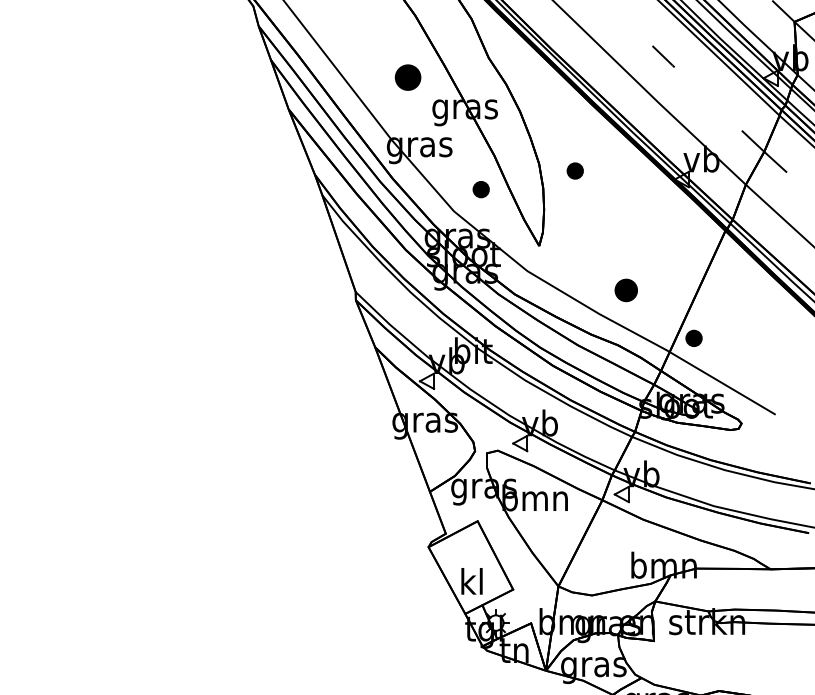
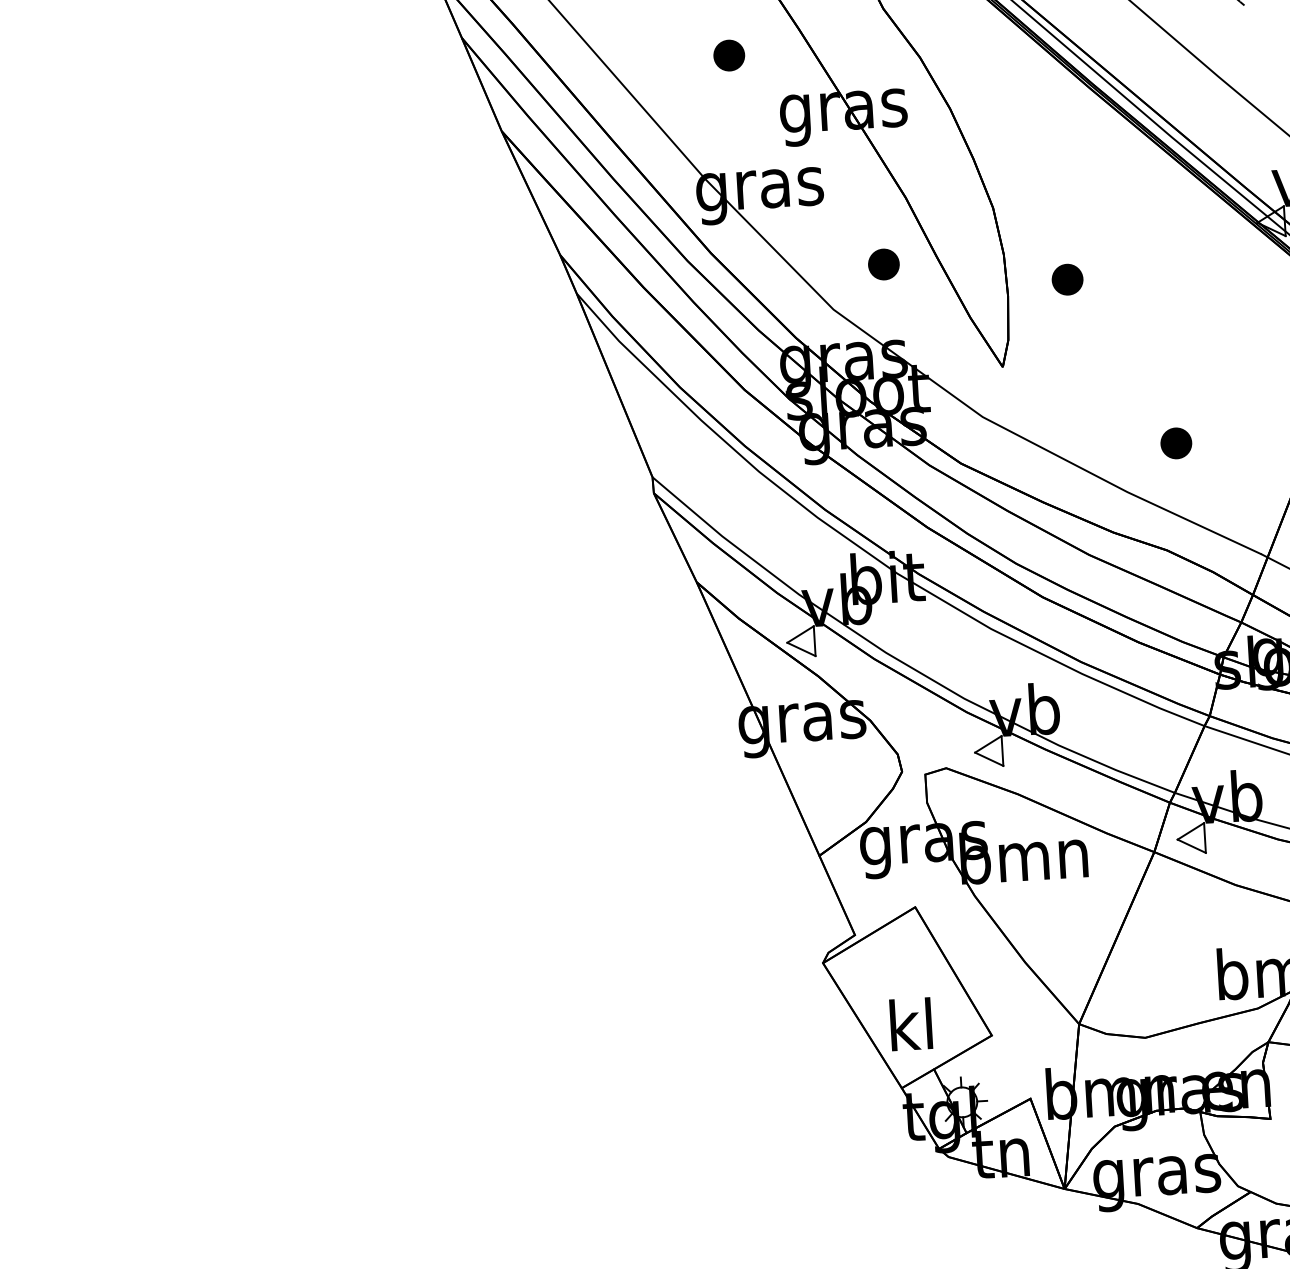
part: (407, 76) -> (728, 53), size x0.62
part: (574, 170) -> (1066, 278), moved
part: (625, 290) -> (1174, 443), size x0.71

